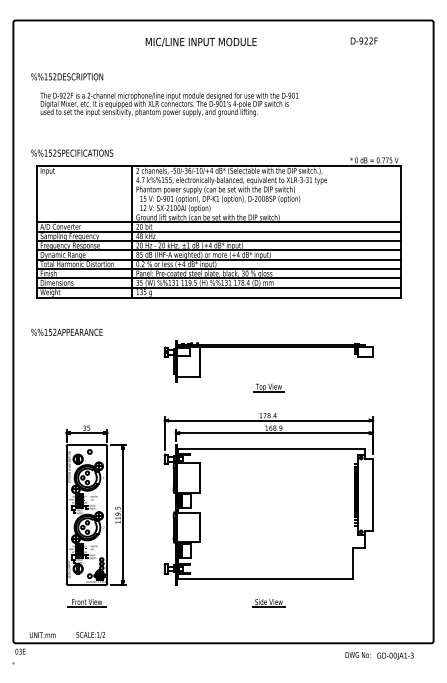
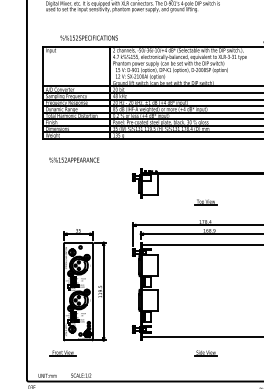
text: (72, 152) -> (89, 37), moved
text: (66, 331) -> (74, 159), moved
part: (86, 603) -> (62, 353), moved

